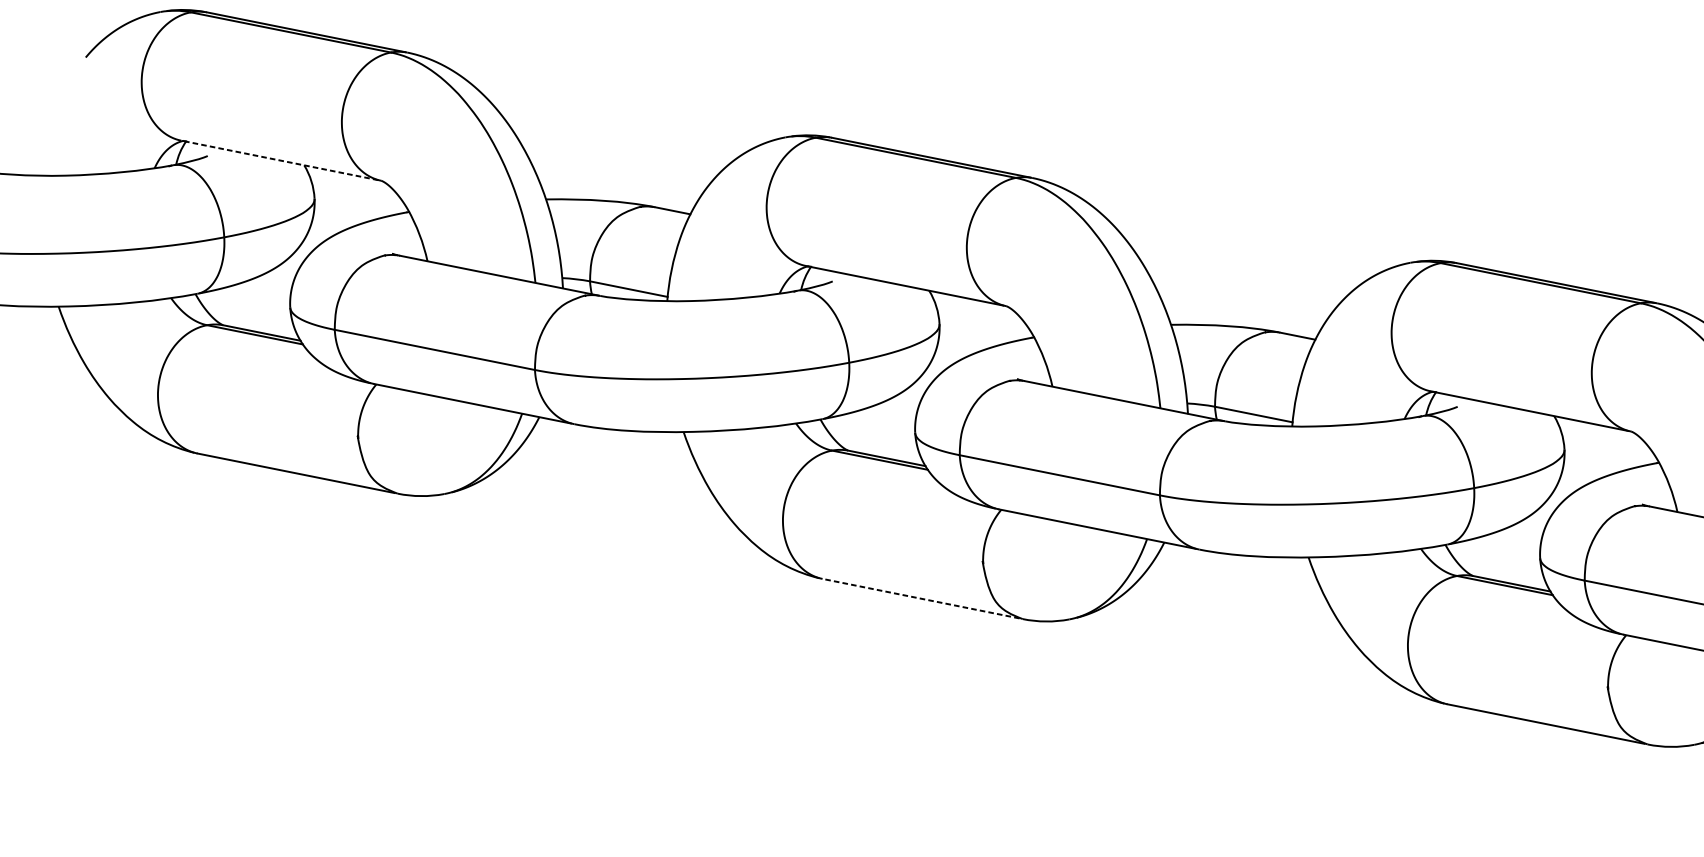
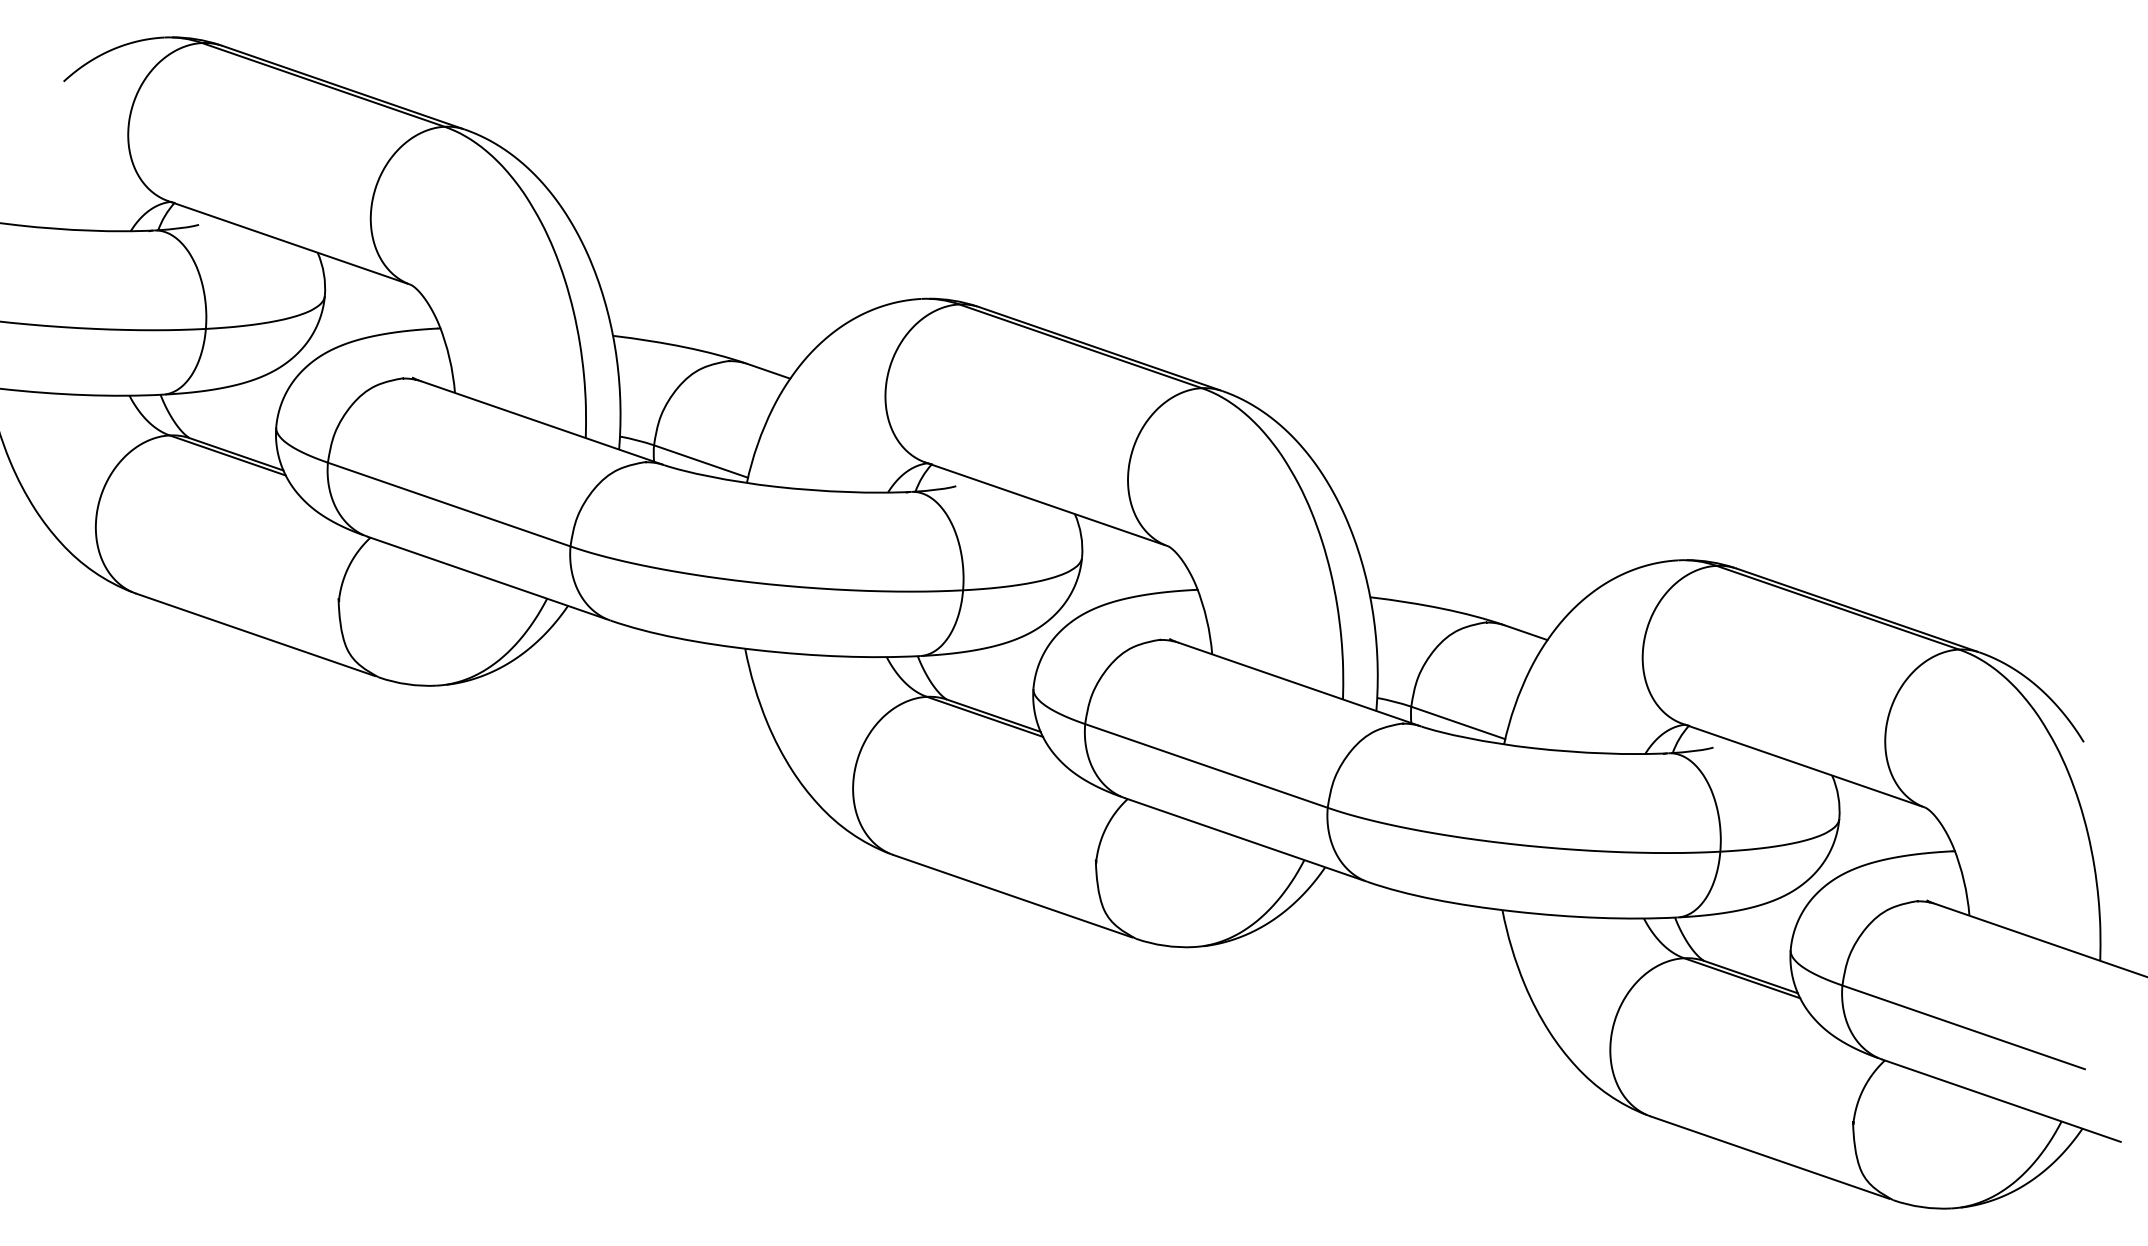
line: (279, 160) -> (287, 242), dashed -> solid
line: (920, 598) -> (1012, 896), dashed -> solid

